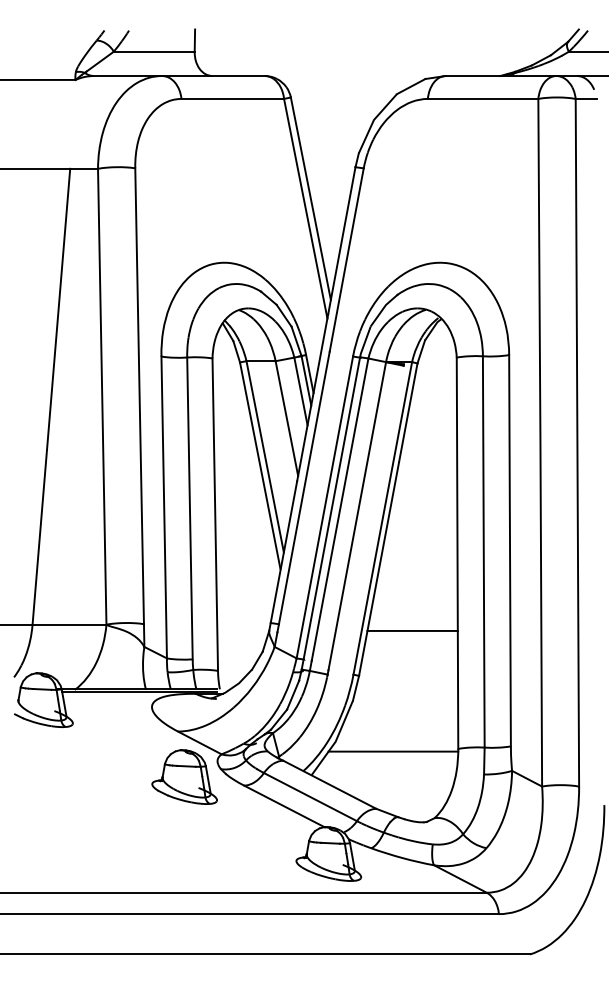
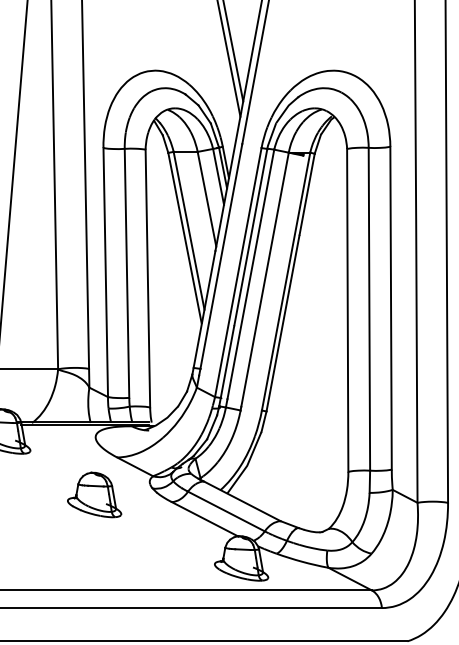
line: (412, 630) -> (310, 374), removed
line: (393, 751) -> (294, 473), removed
part: (184, 776) -> (94, 494), moved

